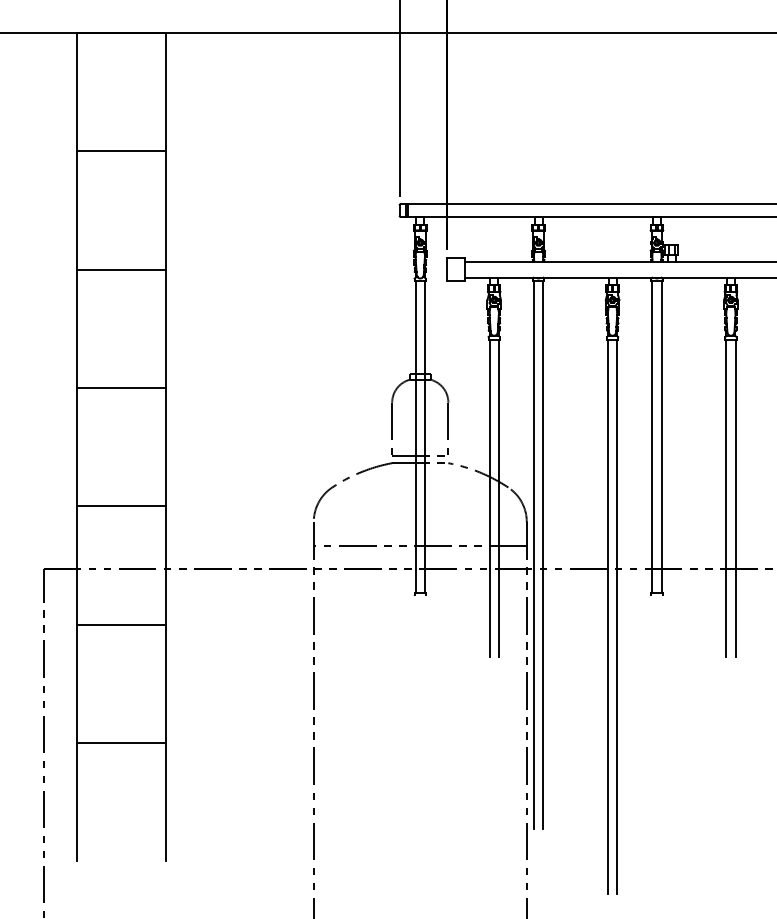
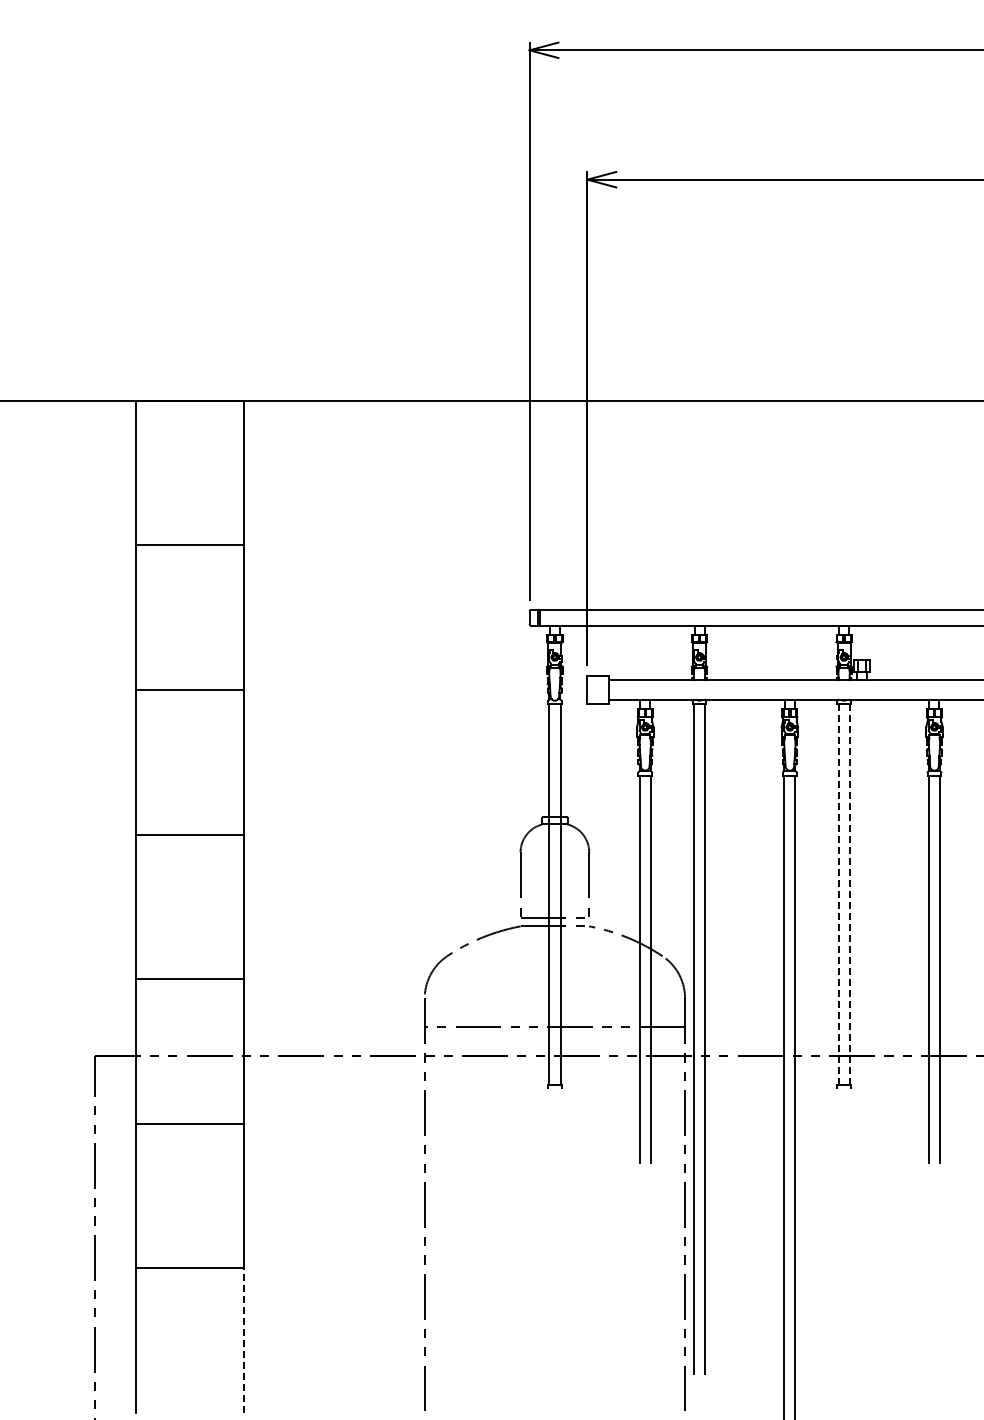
line: (652, 437) -> (838, 894), solid -> dashed
line: (661, 437) -> (849, 894), solid -> dashed
line: (166, 802) -> (244, 1340), solid -> dashed

